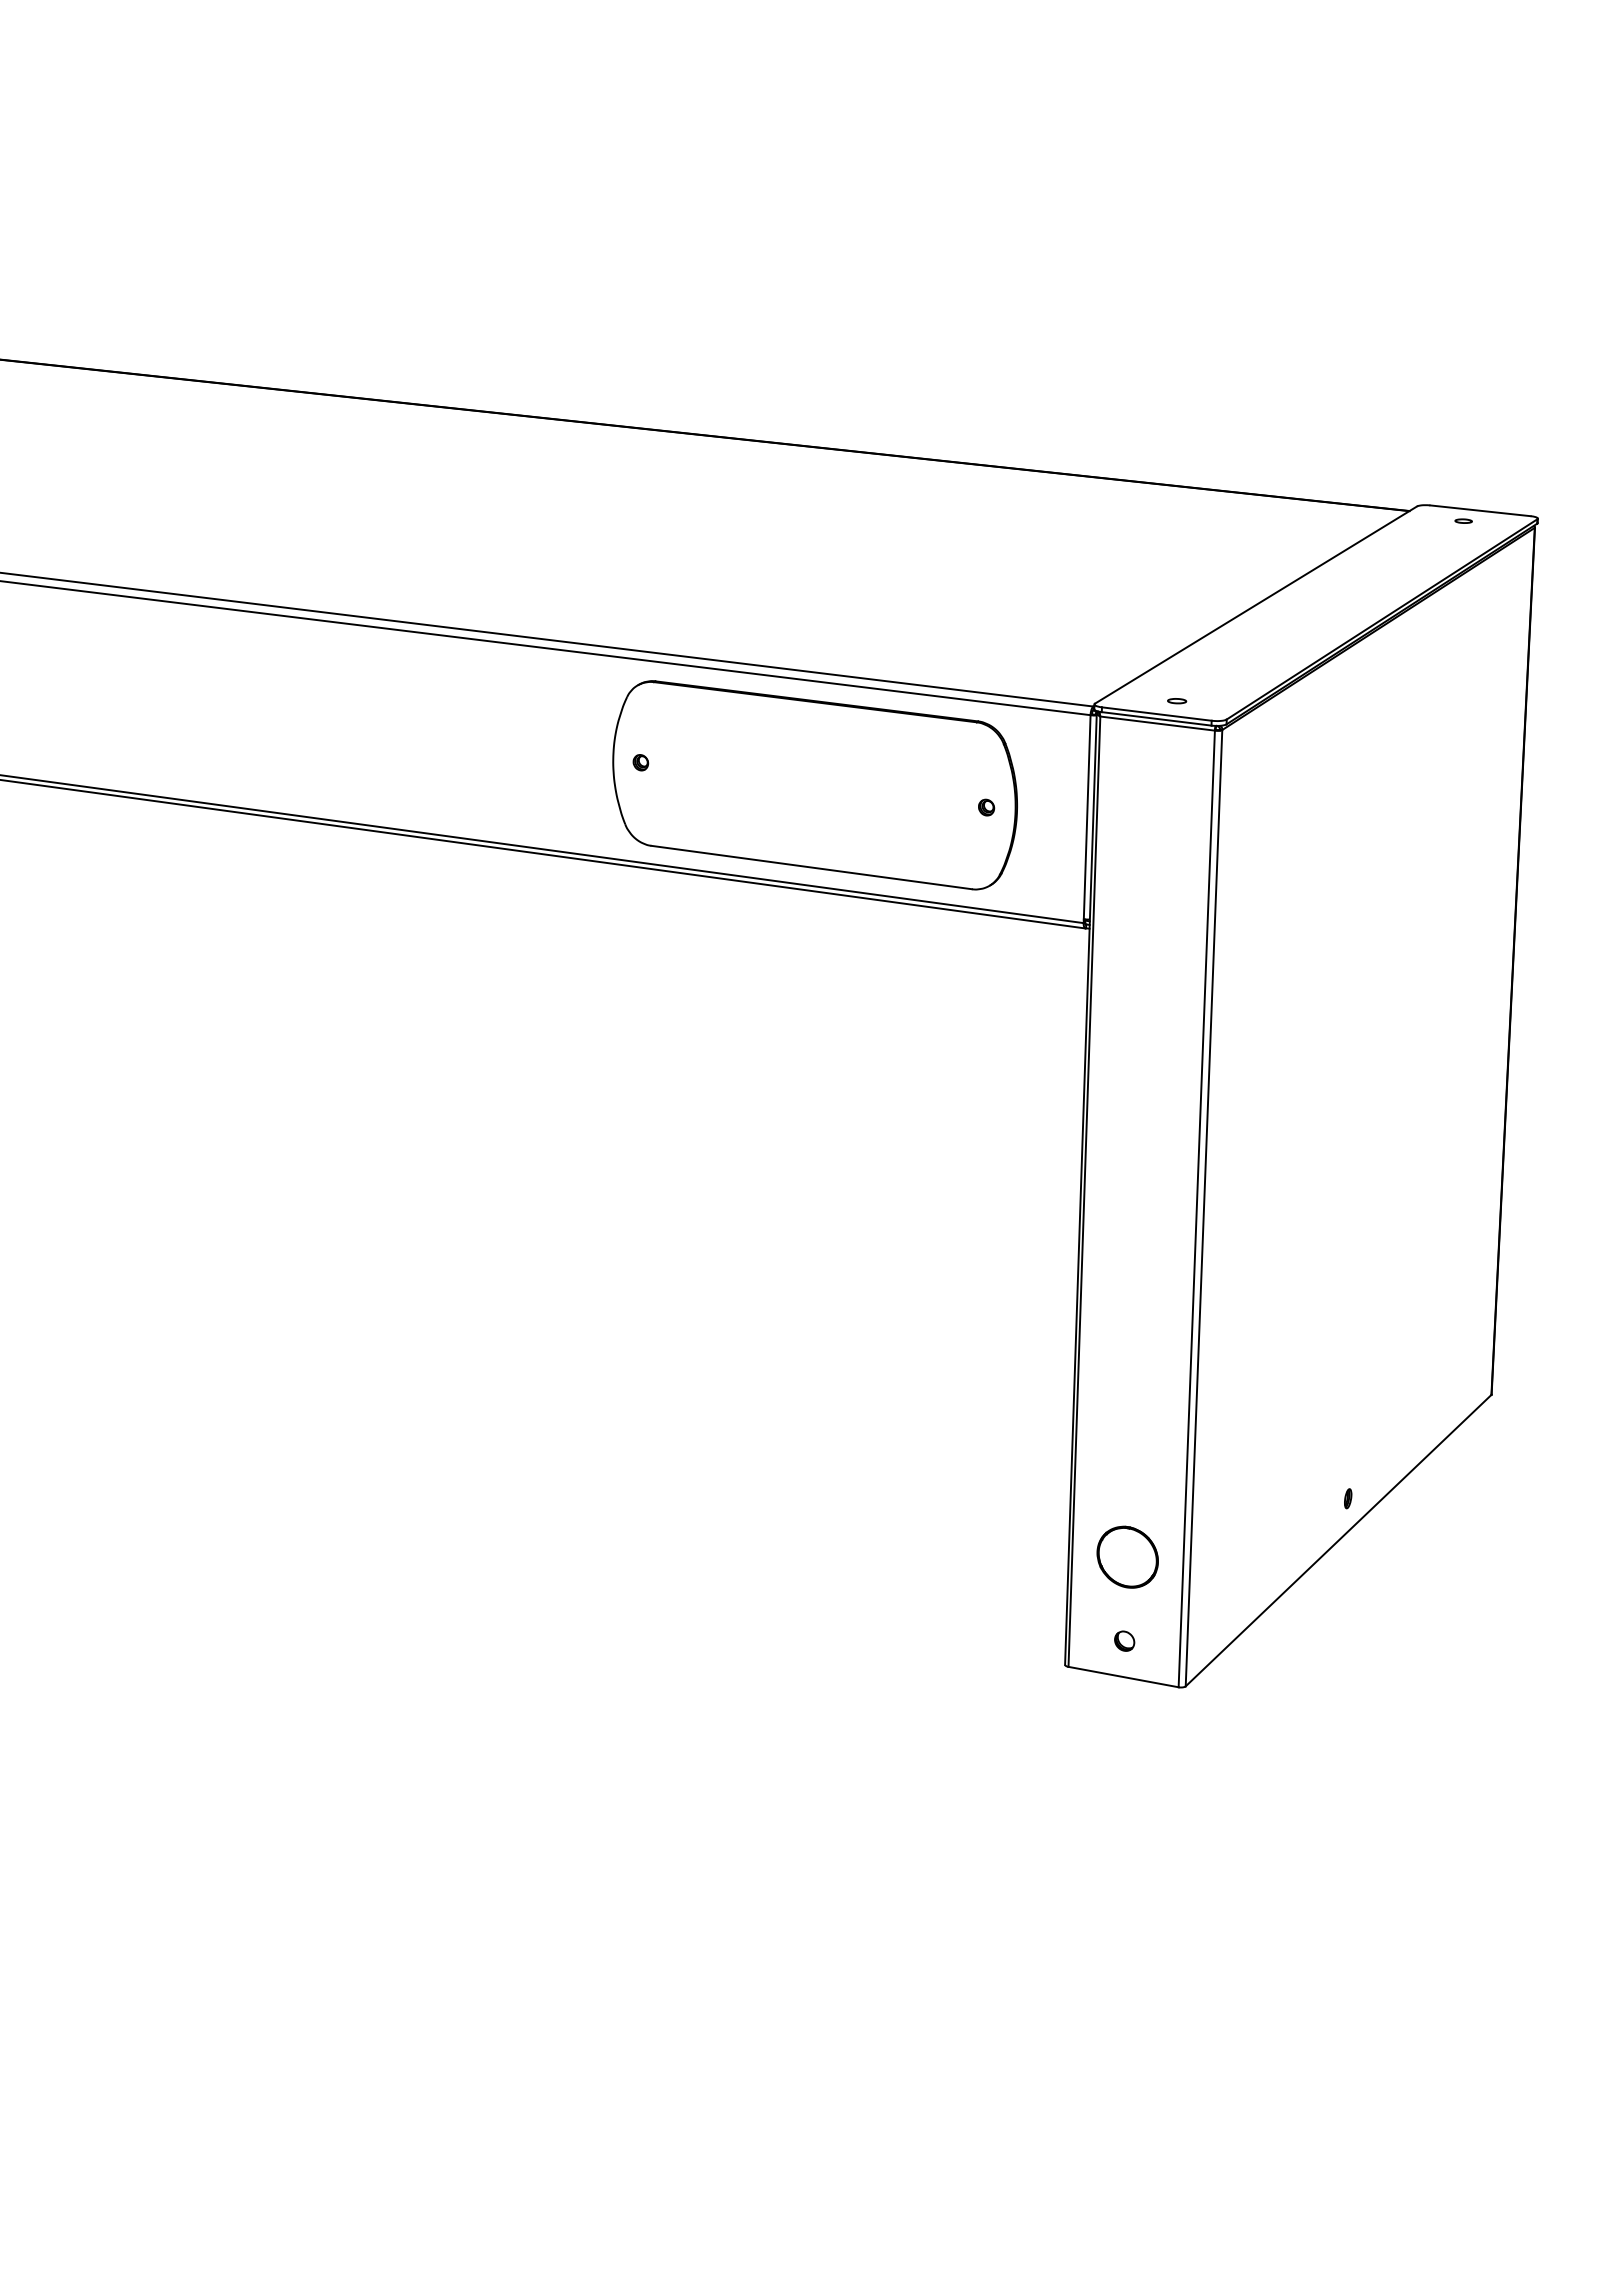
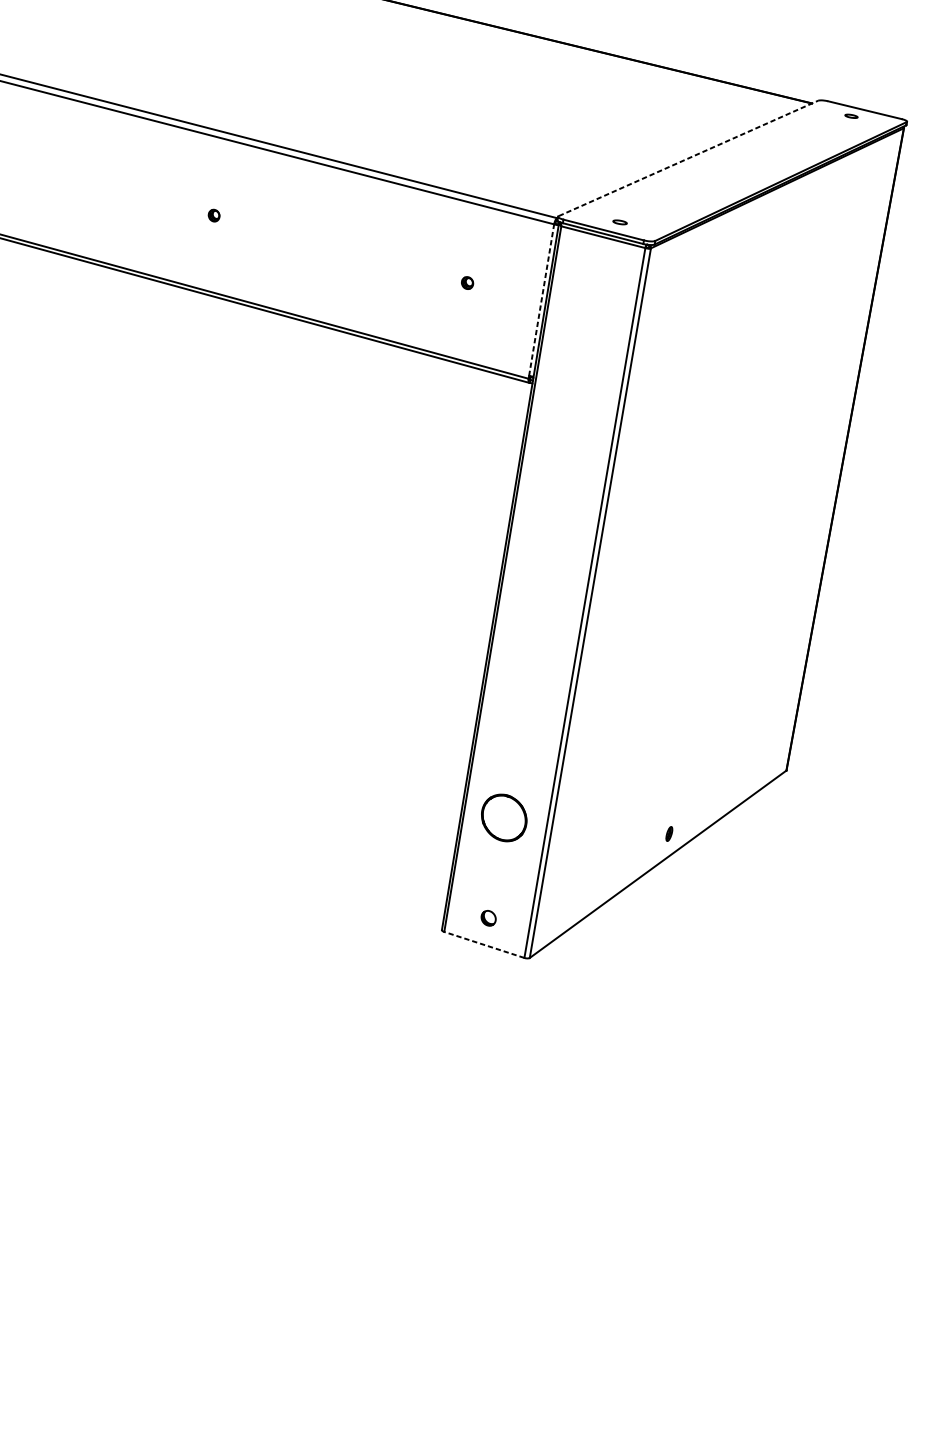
line: (1256, 604) -> (688, 158), solid -> dashed
part: (814, 785) -> (341, 249), removed
line: (1087, 816) -> (541, 299), solid -> dashed
part: (1127, 1556) -> (504, 817), moved
line: (1123, 1677) -> (484, 945), solid -> dashed

